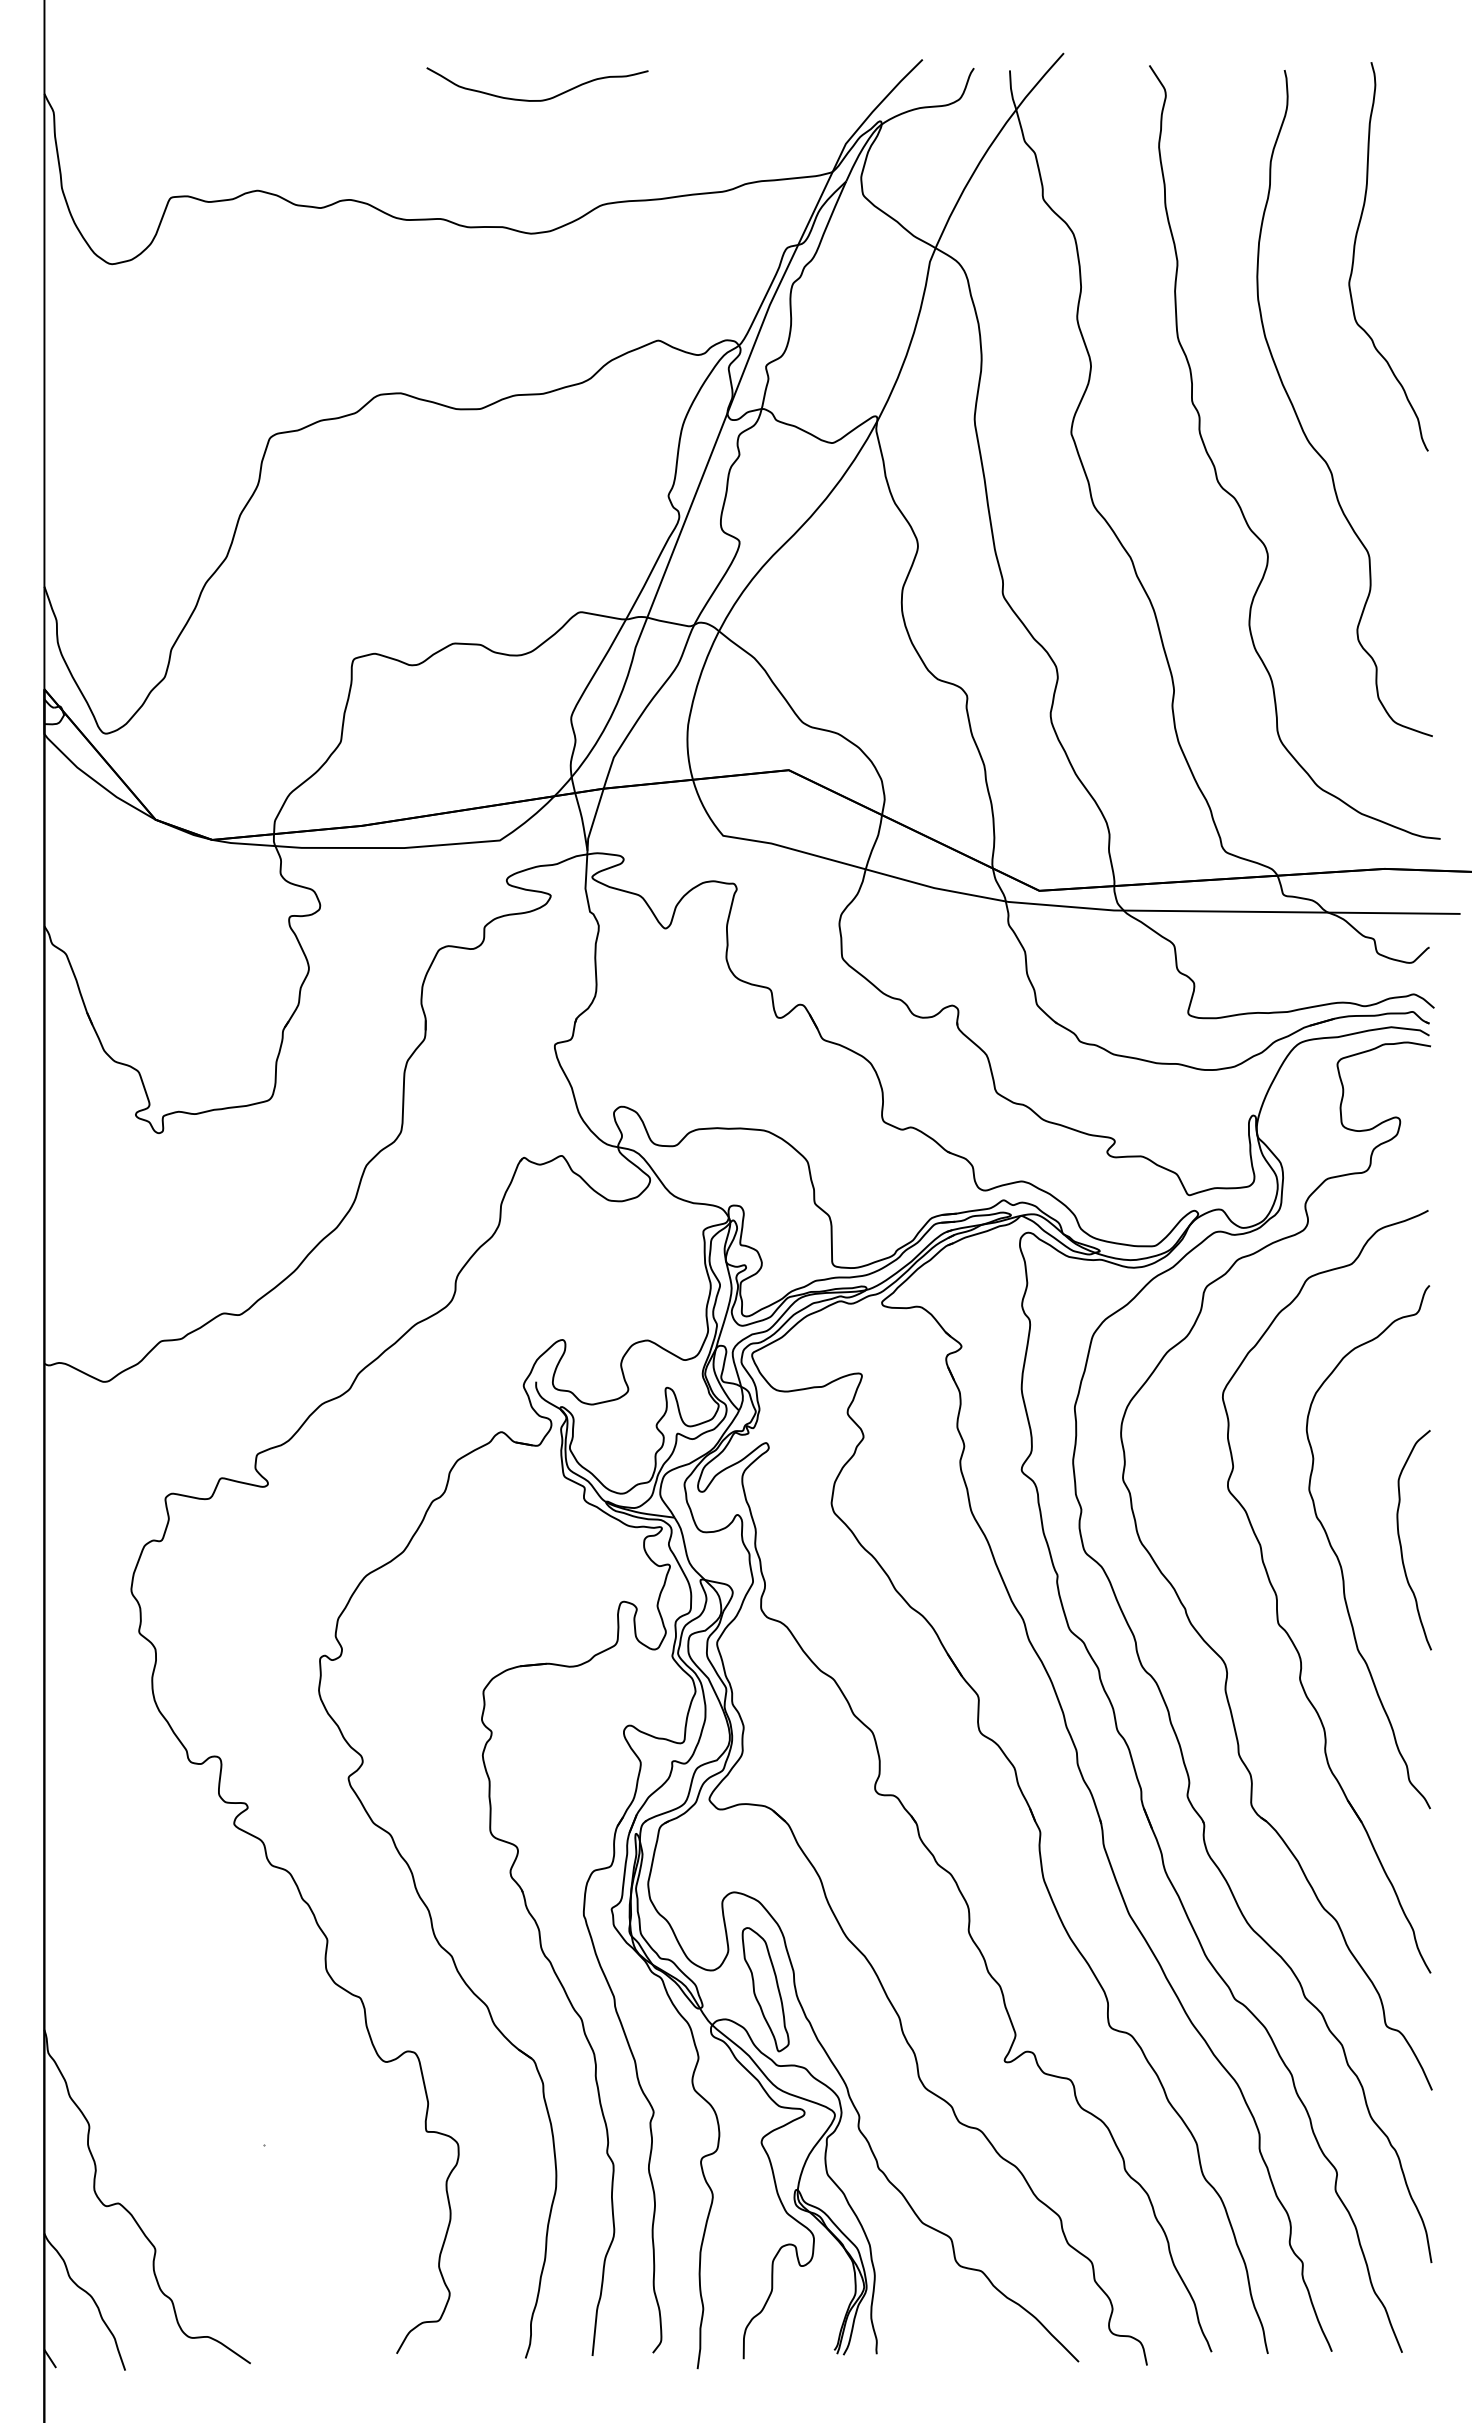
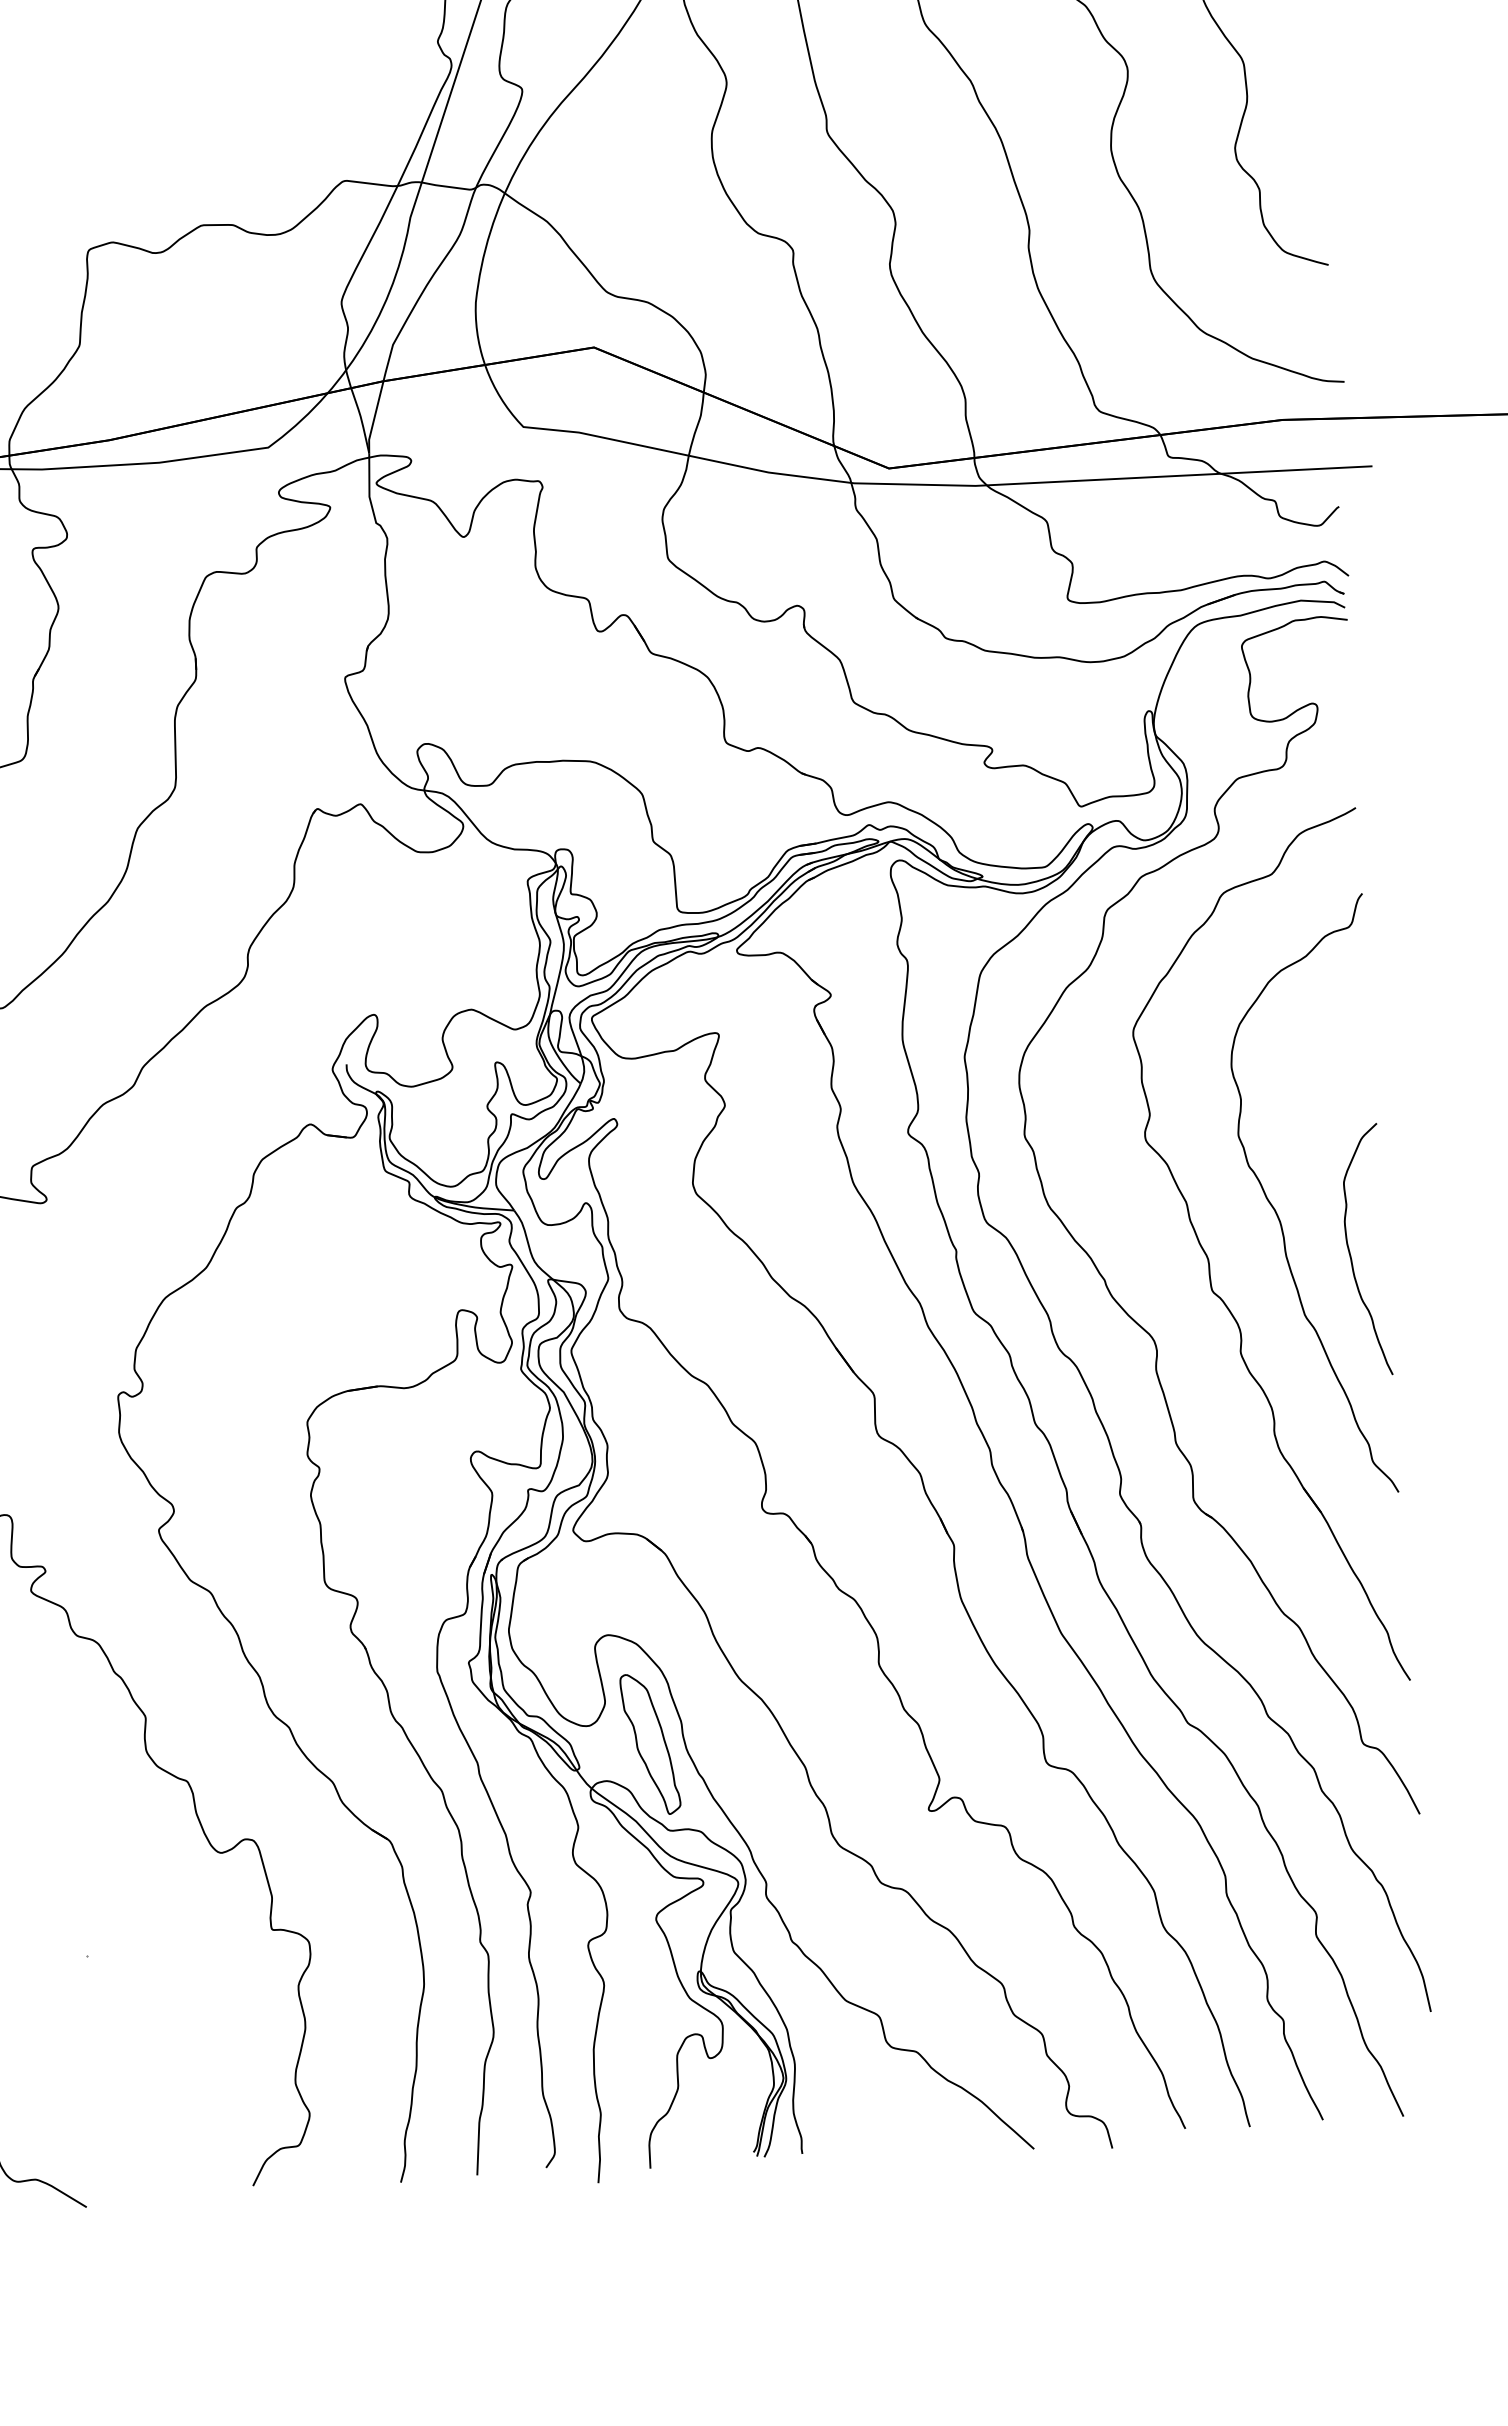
curve: (1401, 1543) -> (1351, 1254), moved

